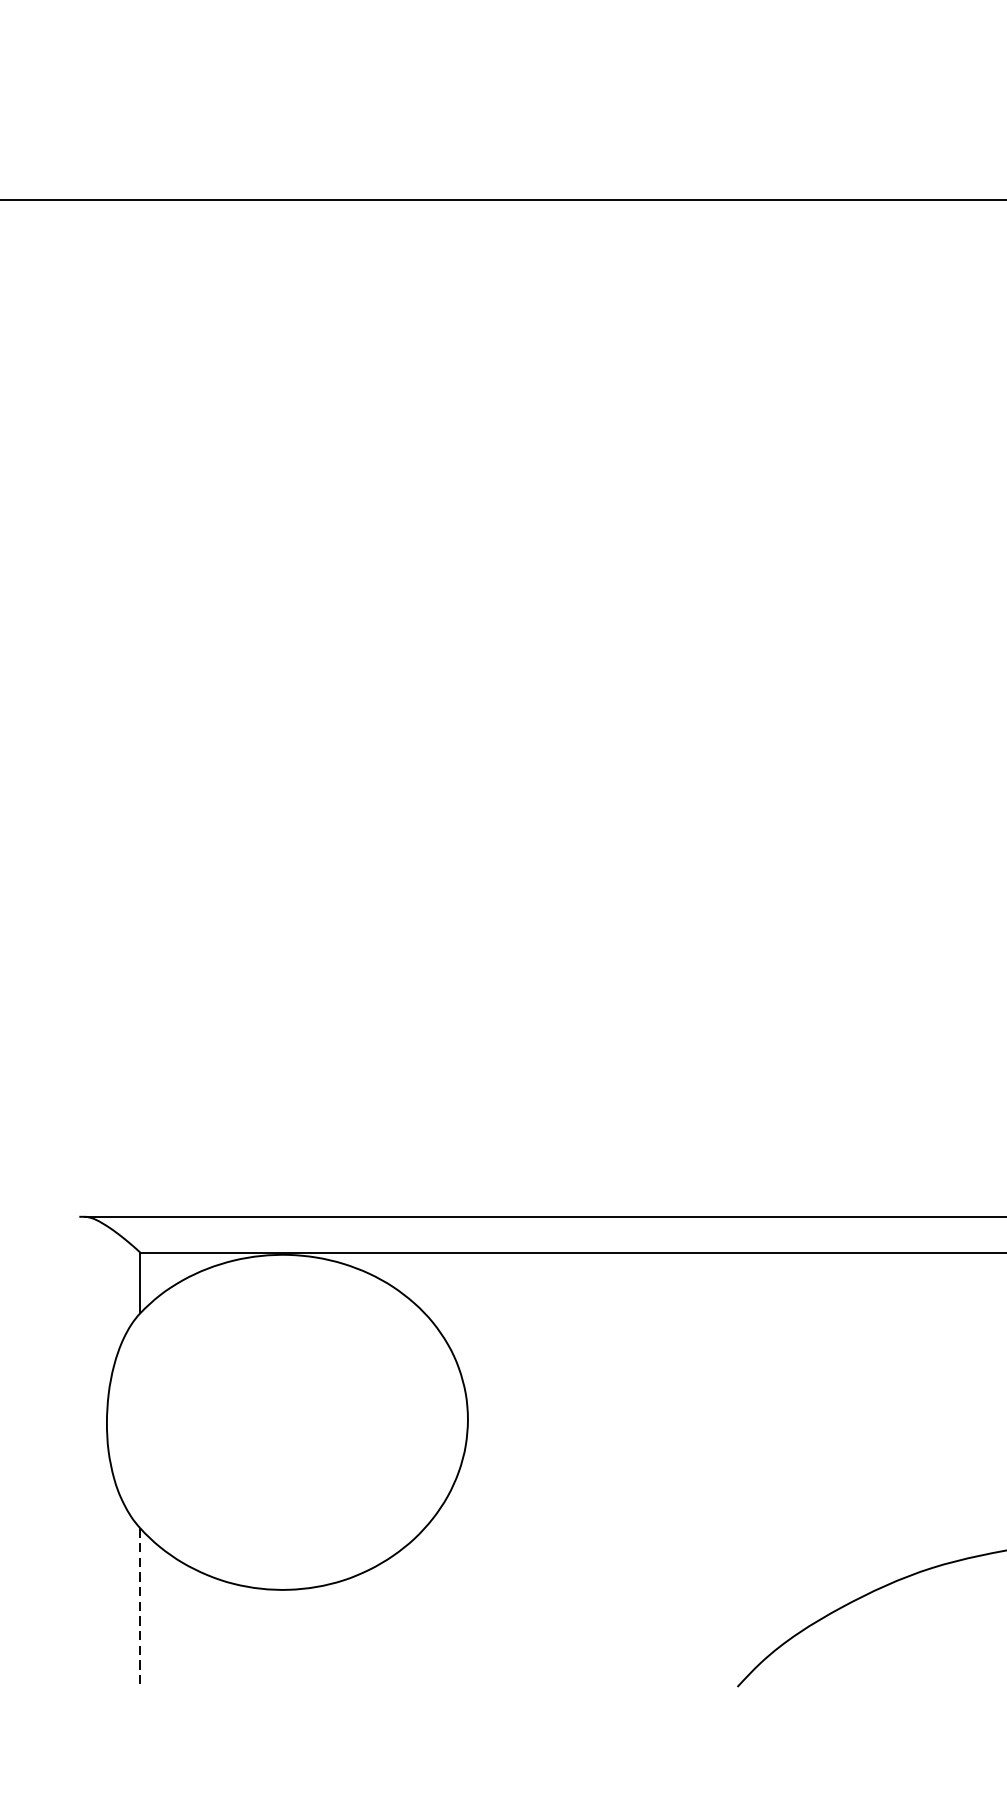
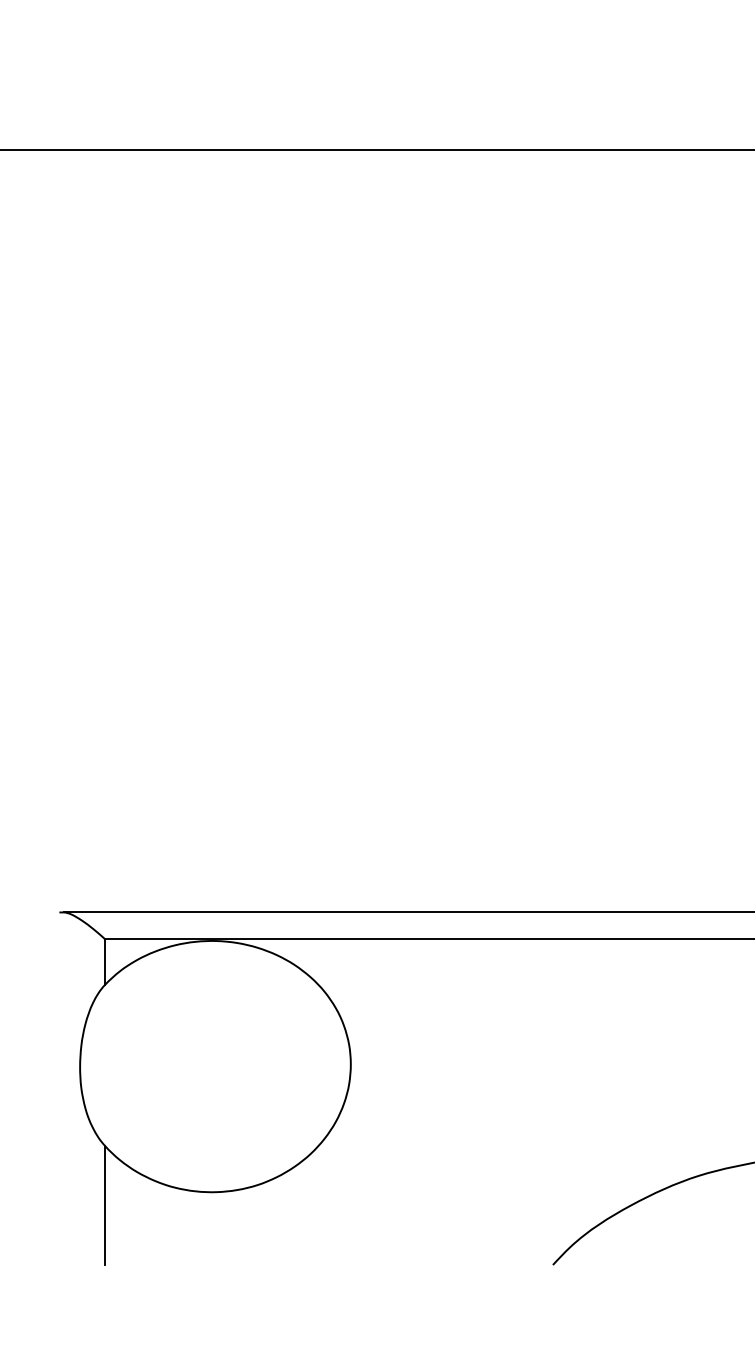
line: (140, 1607) -> (105, 1205), dashed -> solid

